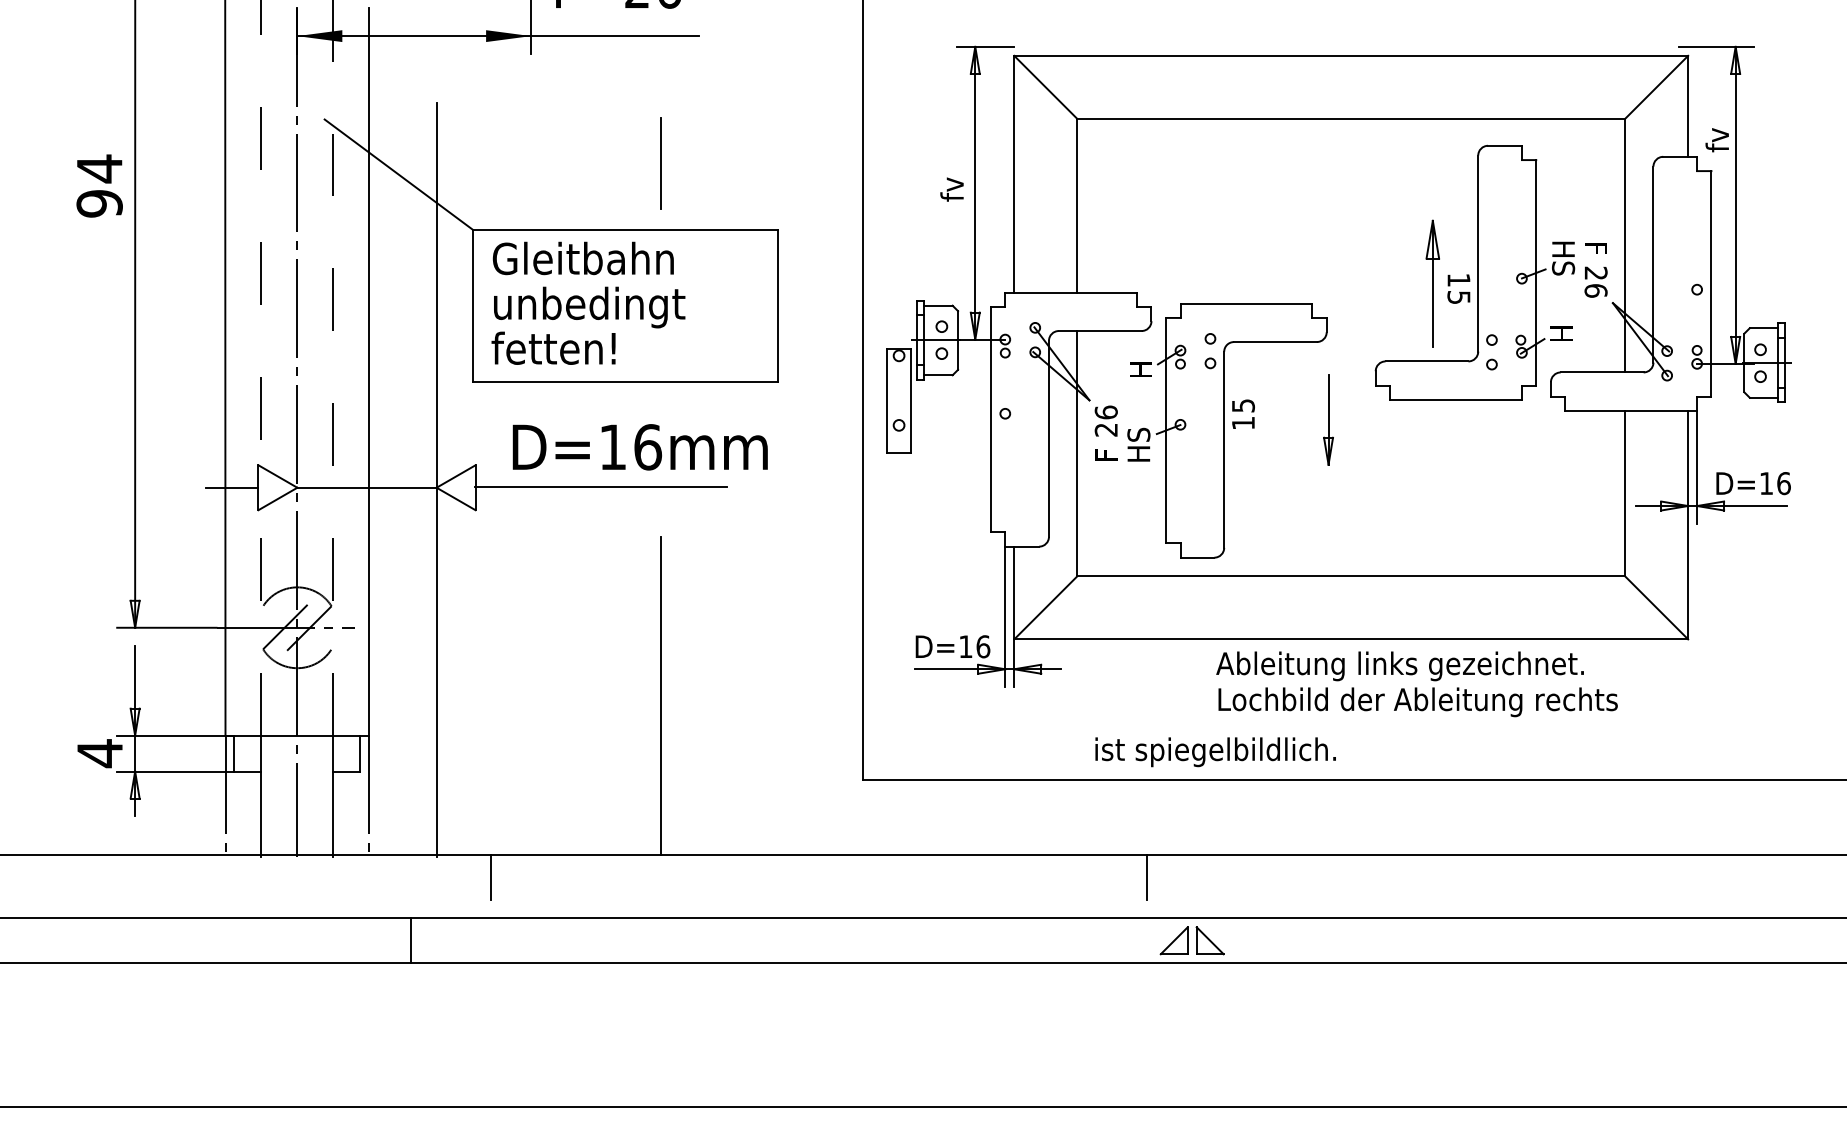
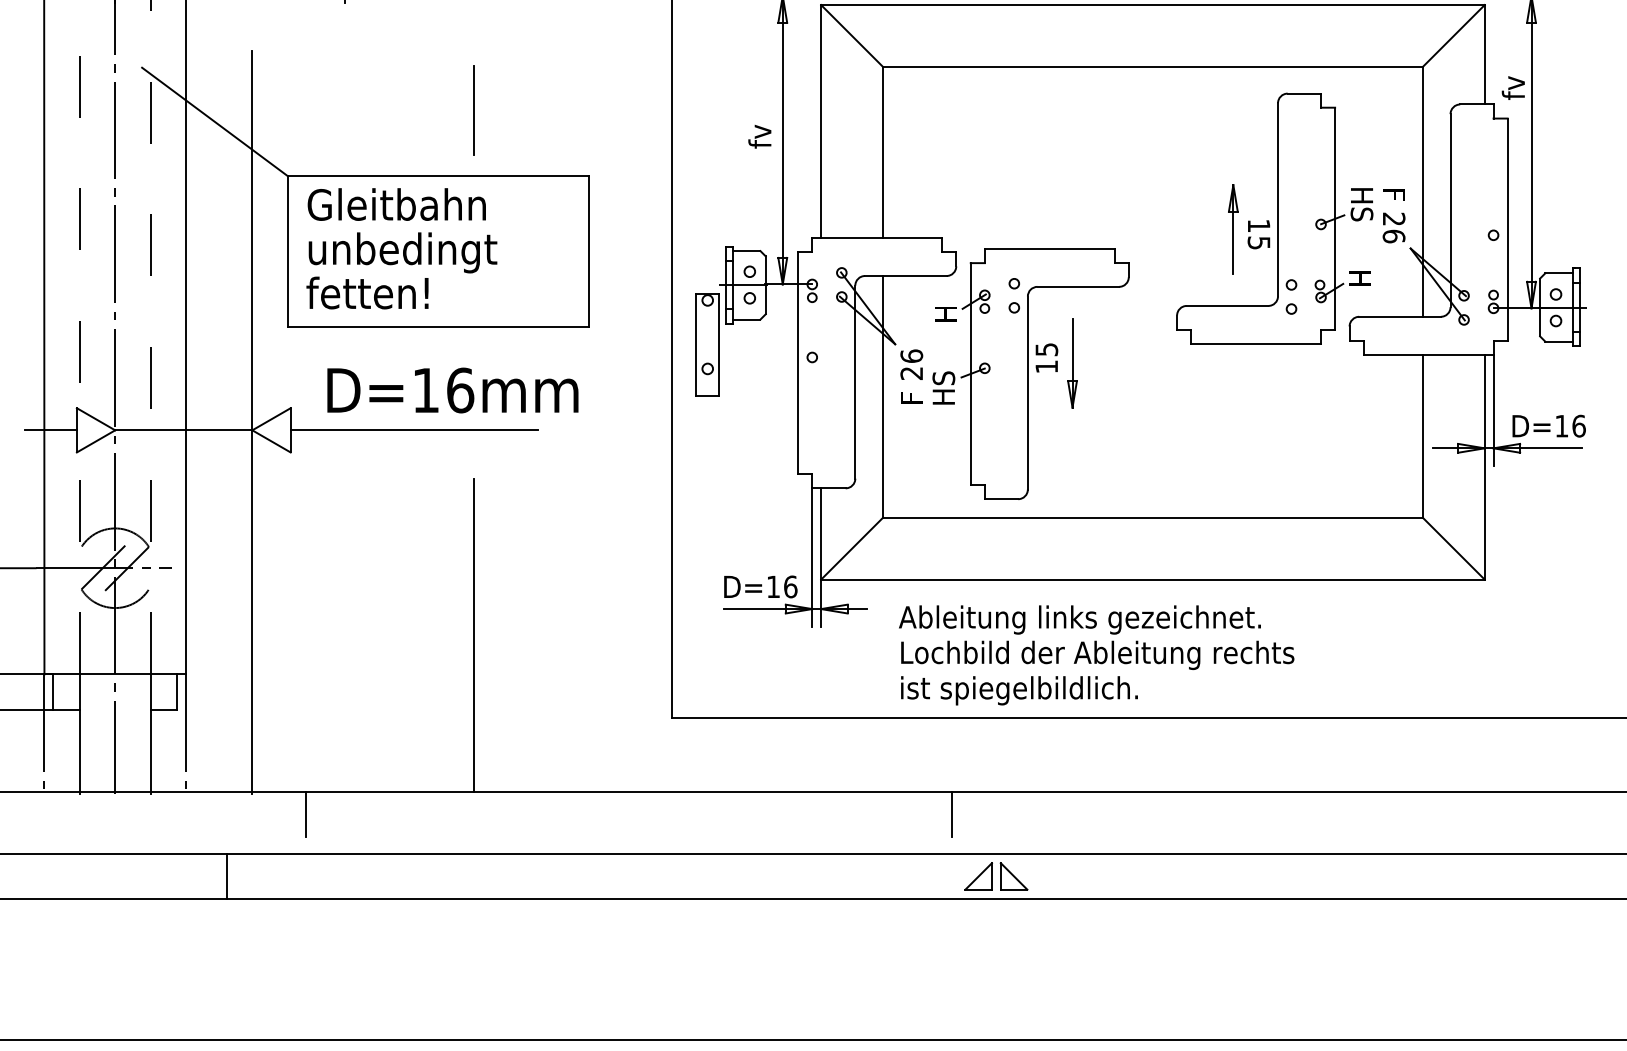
part: (1432, 283) -> (1232, 229), size x0.71
part: (1328, 419) -> (1072, 363), moved
text: (1416, 684) -> (1096, 637), moved

